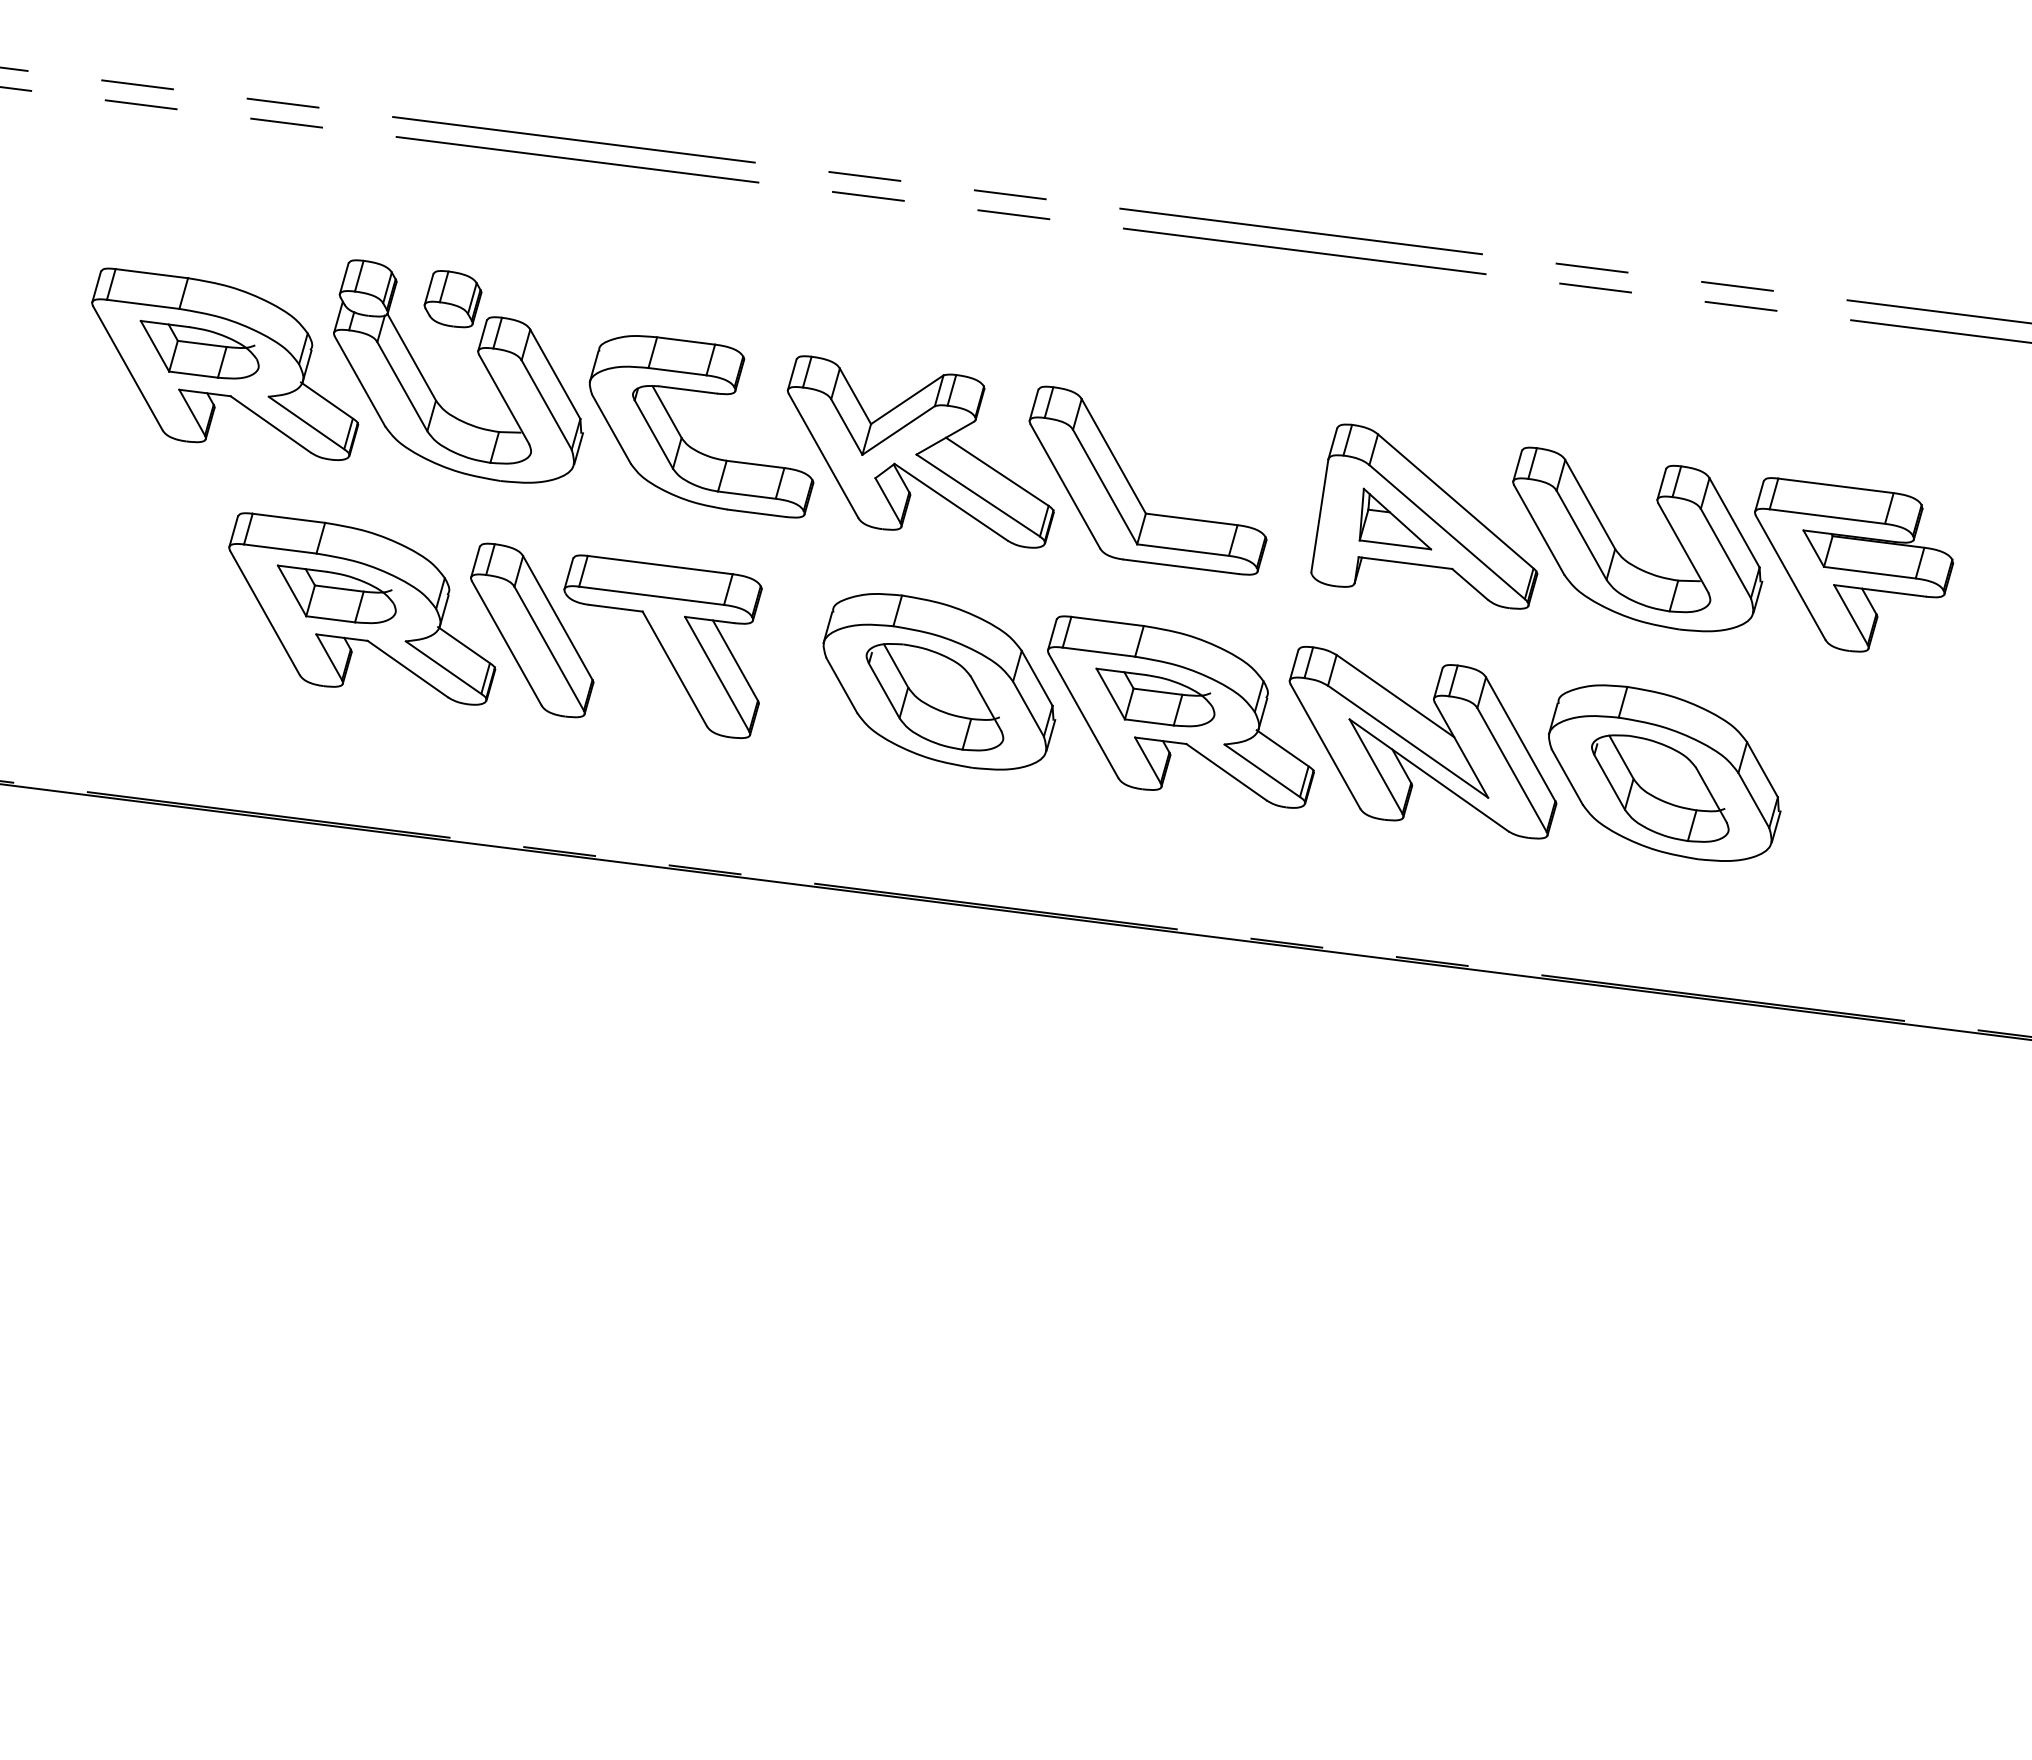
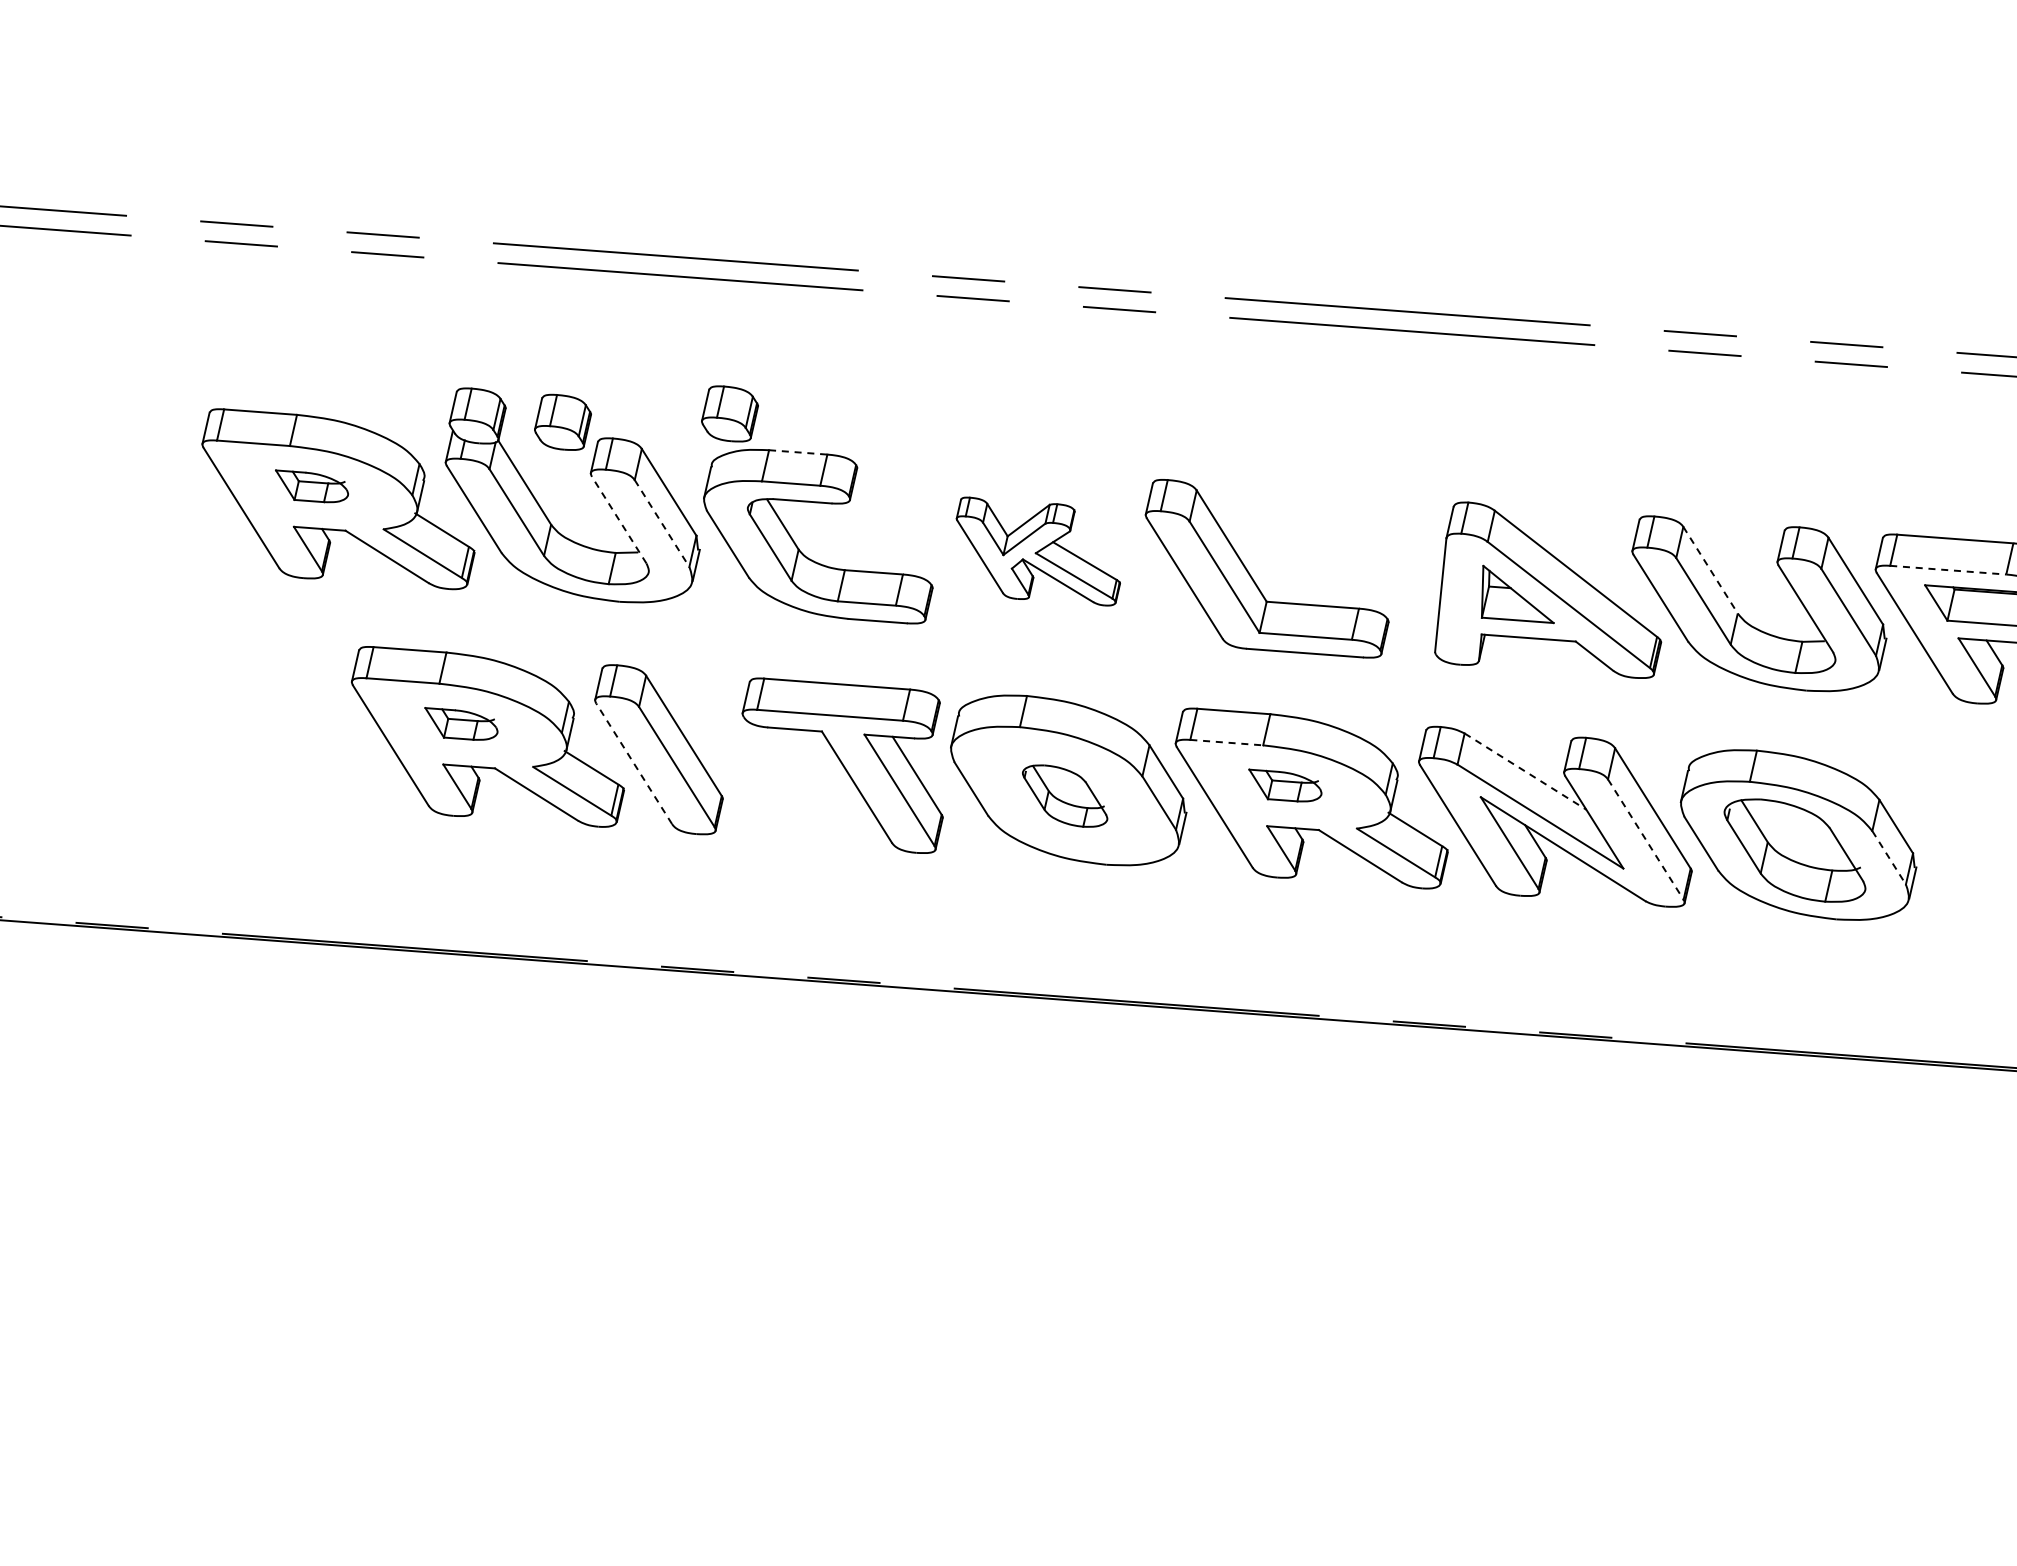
part: (619, 299) -> (729, 414), added
line: (686, 341) -> (798, 452), solid -> dashed
part: (199, 349) -> (312, 485), size x0.6
line: (503, 399) -> (618, 520), solid -> dashed
line: (546, 405) -> (661, 523), solid -> dashed
part: (920, 451) -> (1038, 551), size x0.6
line: (1590, 505) -> (1710, 571), solid -> dashed
line: (1827, 516) -> (1948, 570), solid -> dashed
part: (336, 594) -> (461, 723), size x0.6
line: (506, 643) -> (633, 764), solid -> dashed
part: (662, 646) -> (843, 765), moved
line: (1098, 652) -> (1226, 743), solid -> dashed
line: (1395, 696) -> (1525, 771), solid -> dashed
part: (934, 697) -> (1064, 796), size x0.6
part: (1155, 697) -> (1285, 785), size x0.6
line: (1512, 770) -> (1646, 840), solid -> dashed
line: (1753, 800) -> (1888, 857), solid -> dashed

